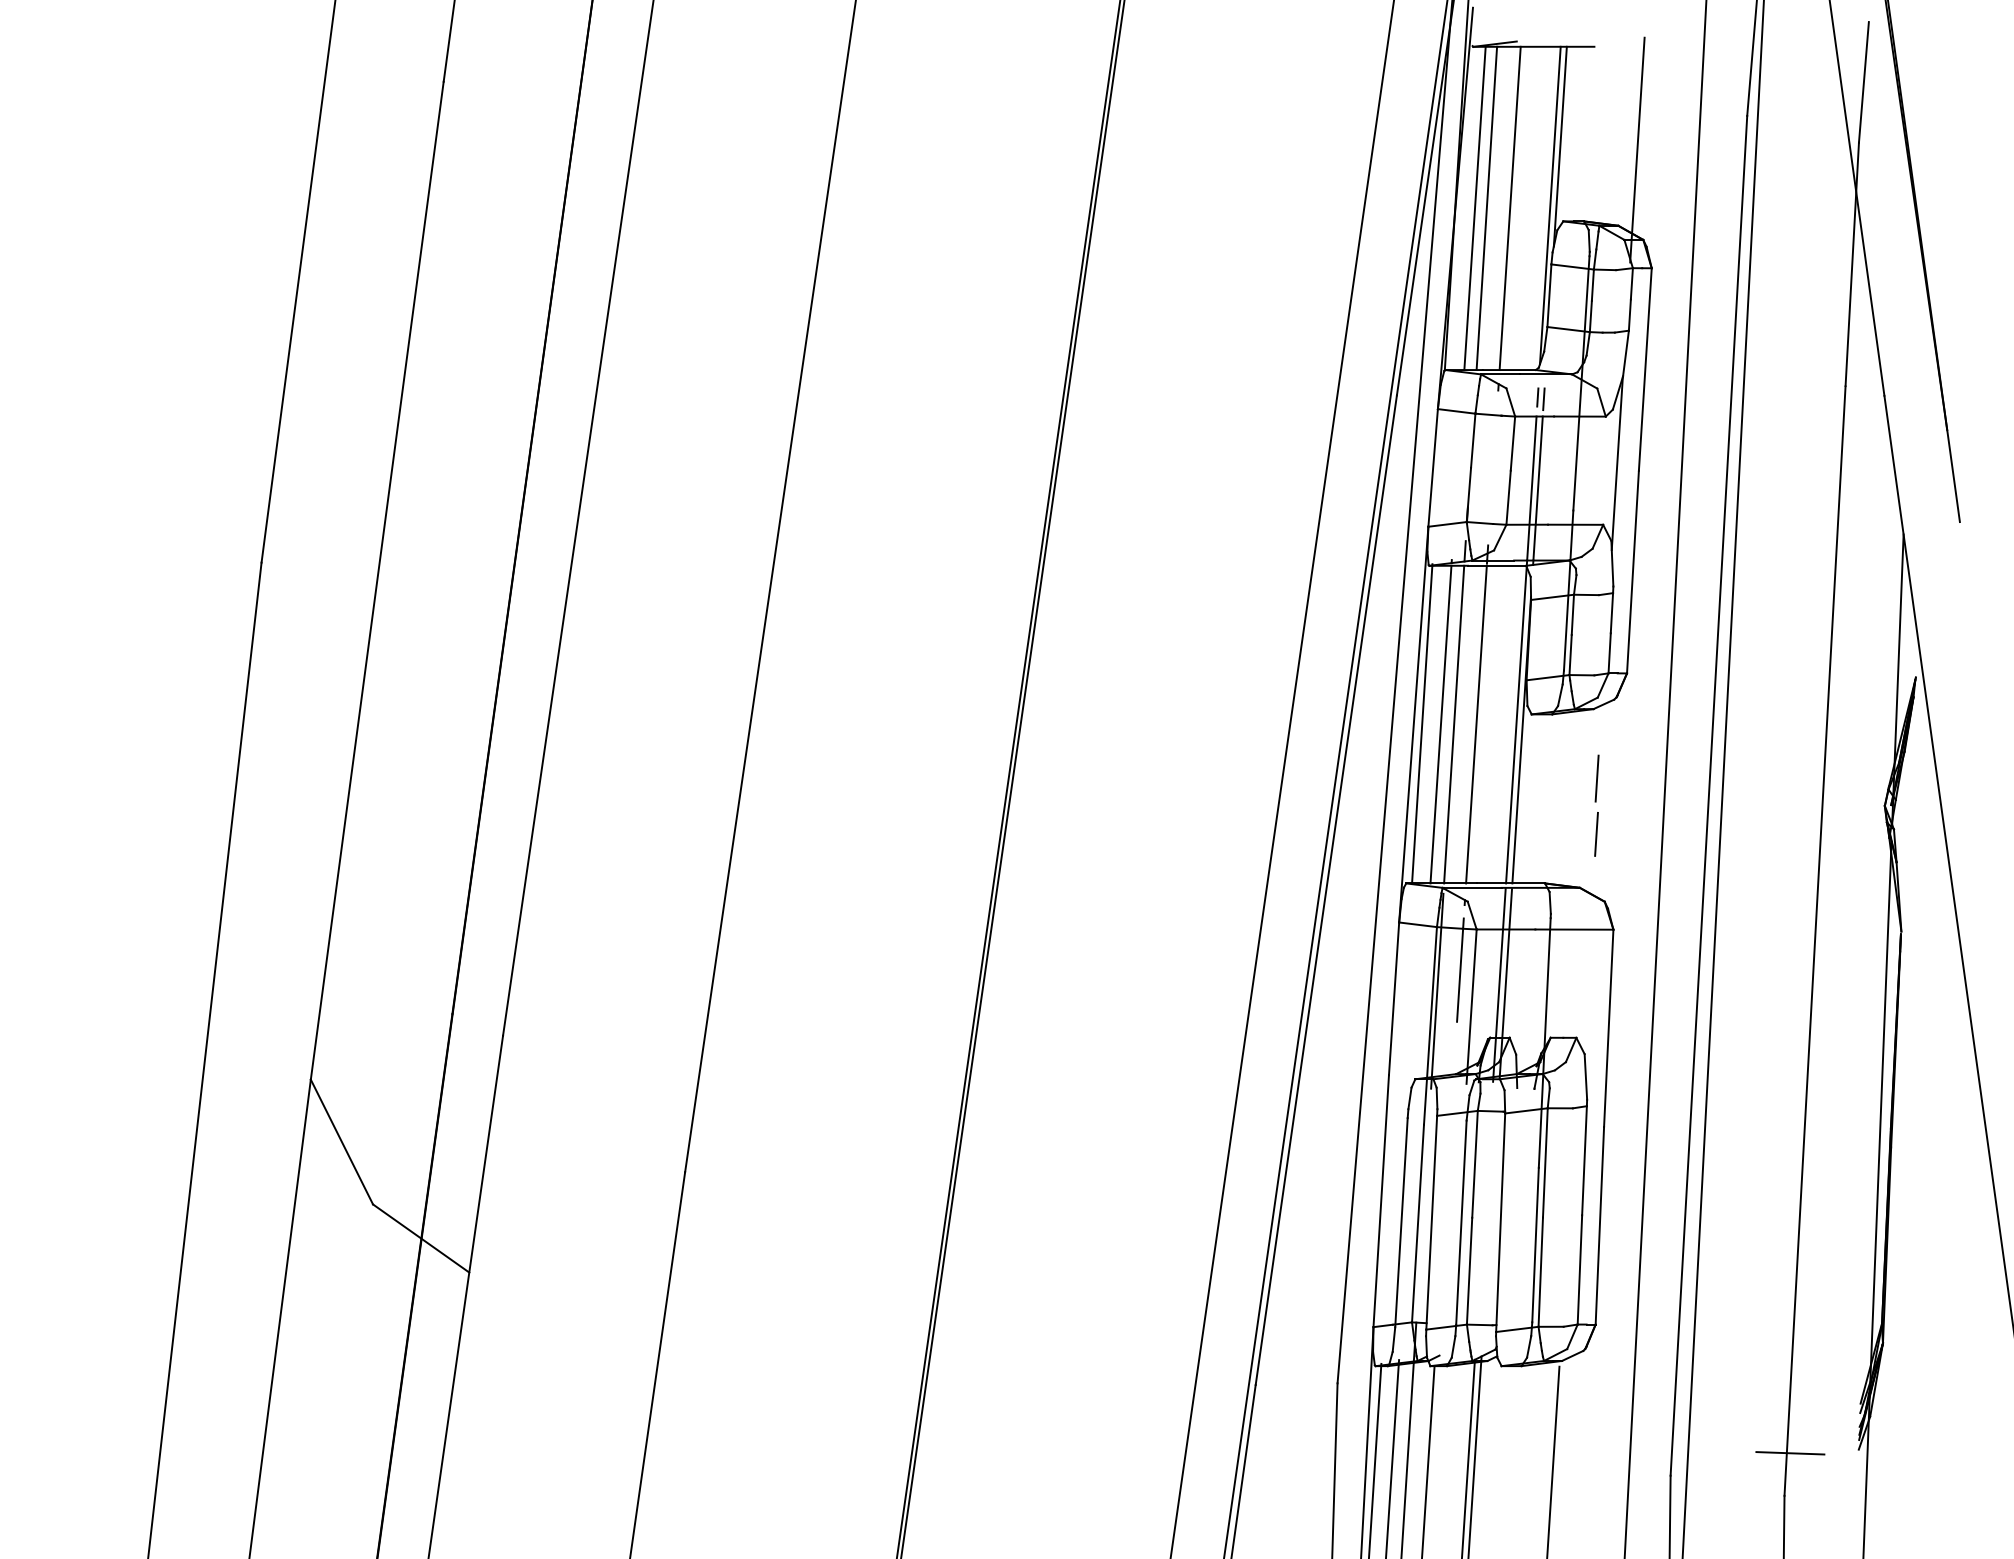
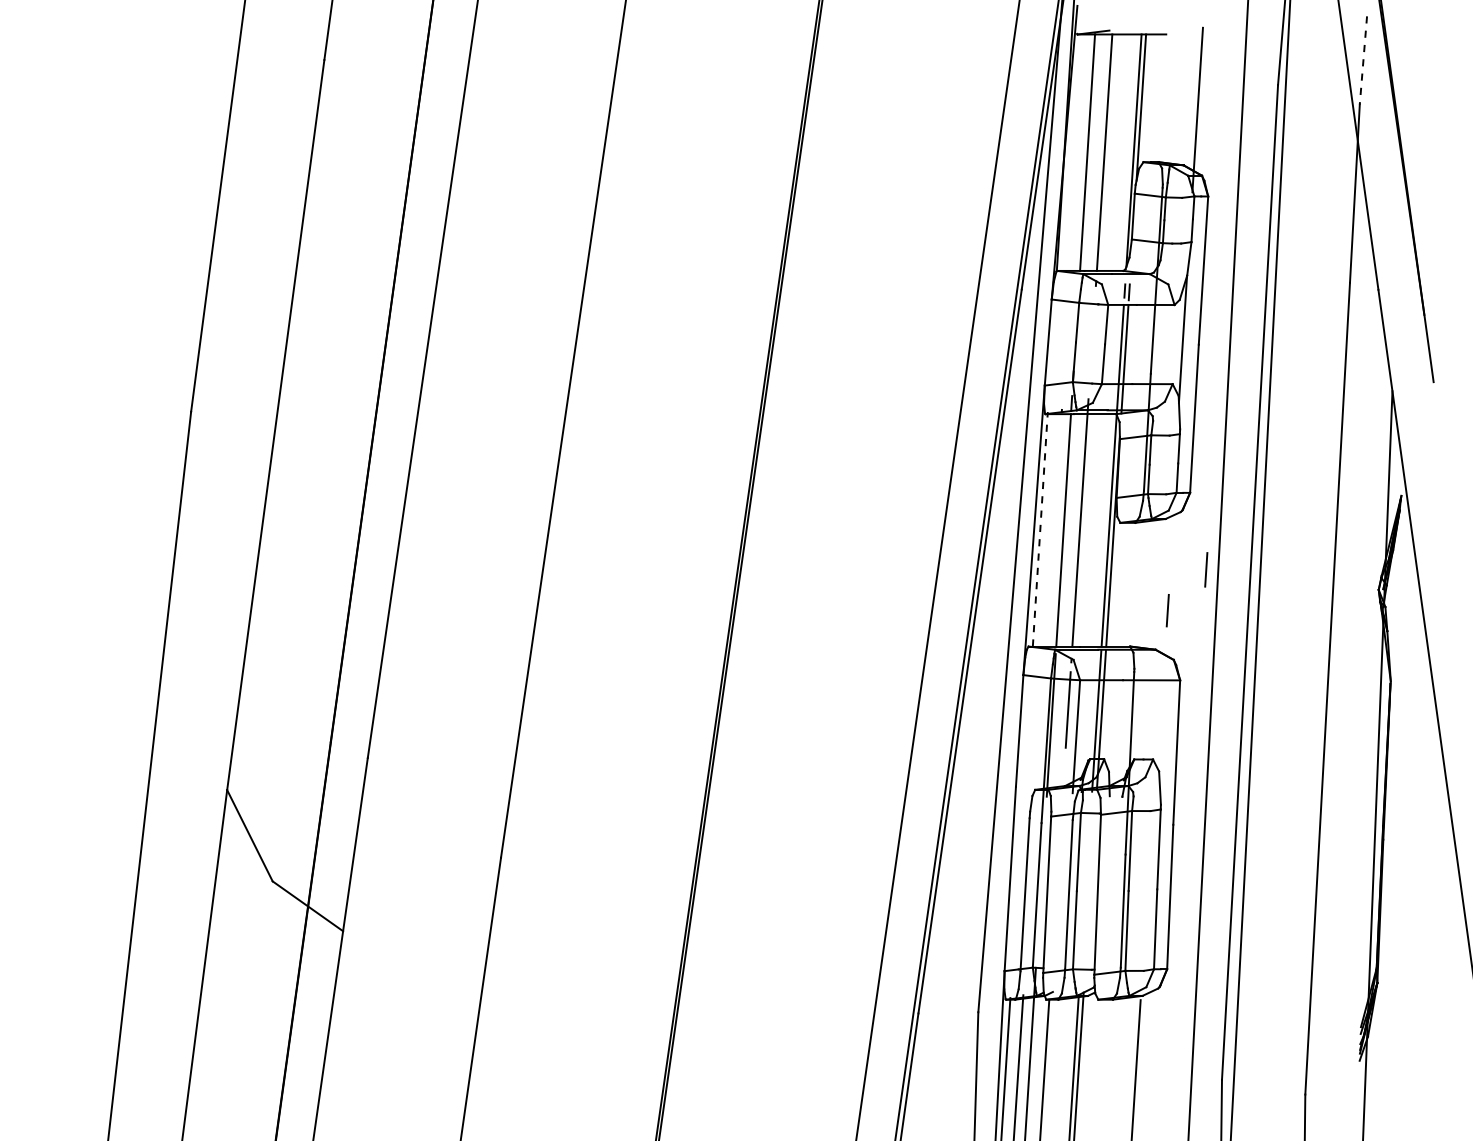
line: (1863, 82) -> (1363, 60), solid -> dashed
line: (1474, 208) -> (1078, 152), removed
line: (1422, 724) -> (1040, 530), solid -> dashed
line: (1440, 724) -> (1053, 530), removed
line: (1596, 778) -> (1205, 569), moved
line: (1790, 1453) -> (1309, 1063), removed

